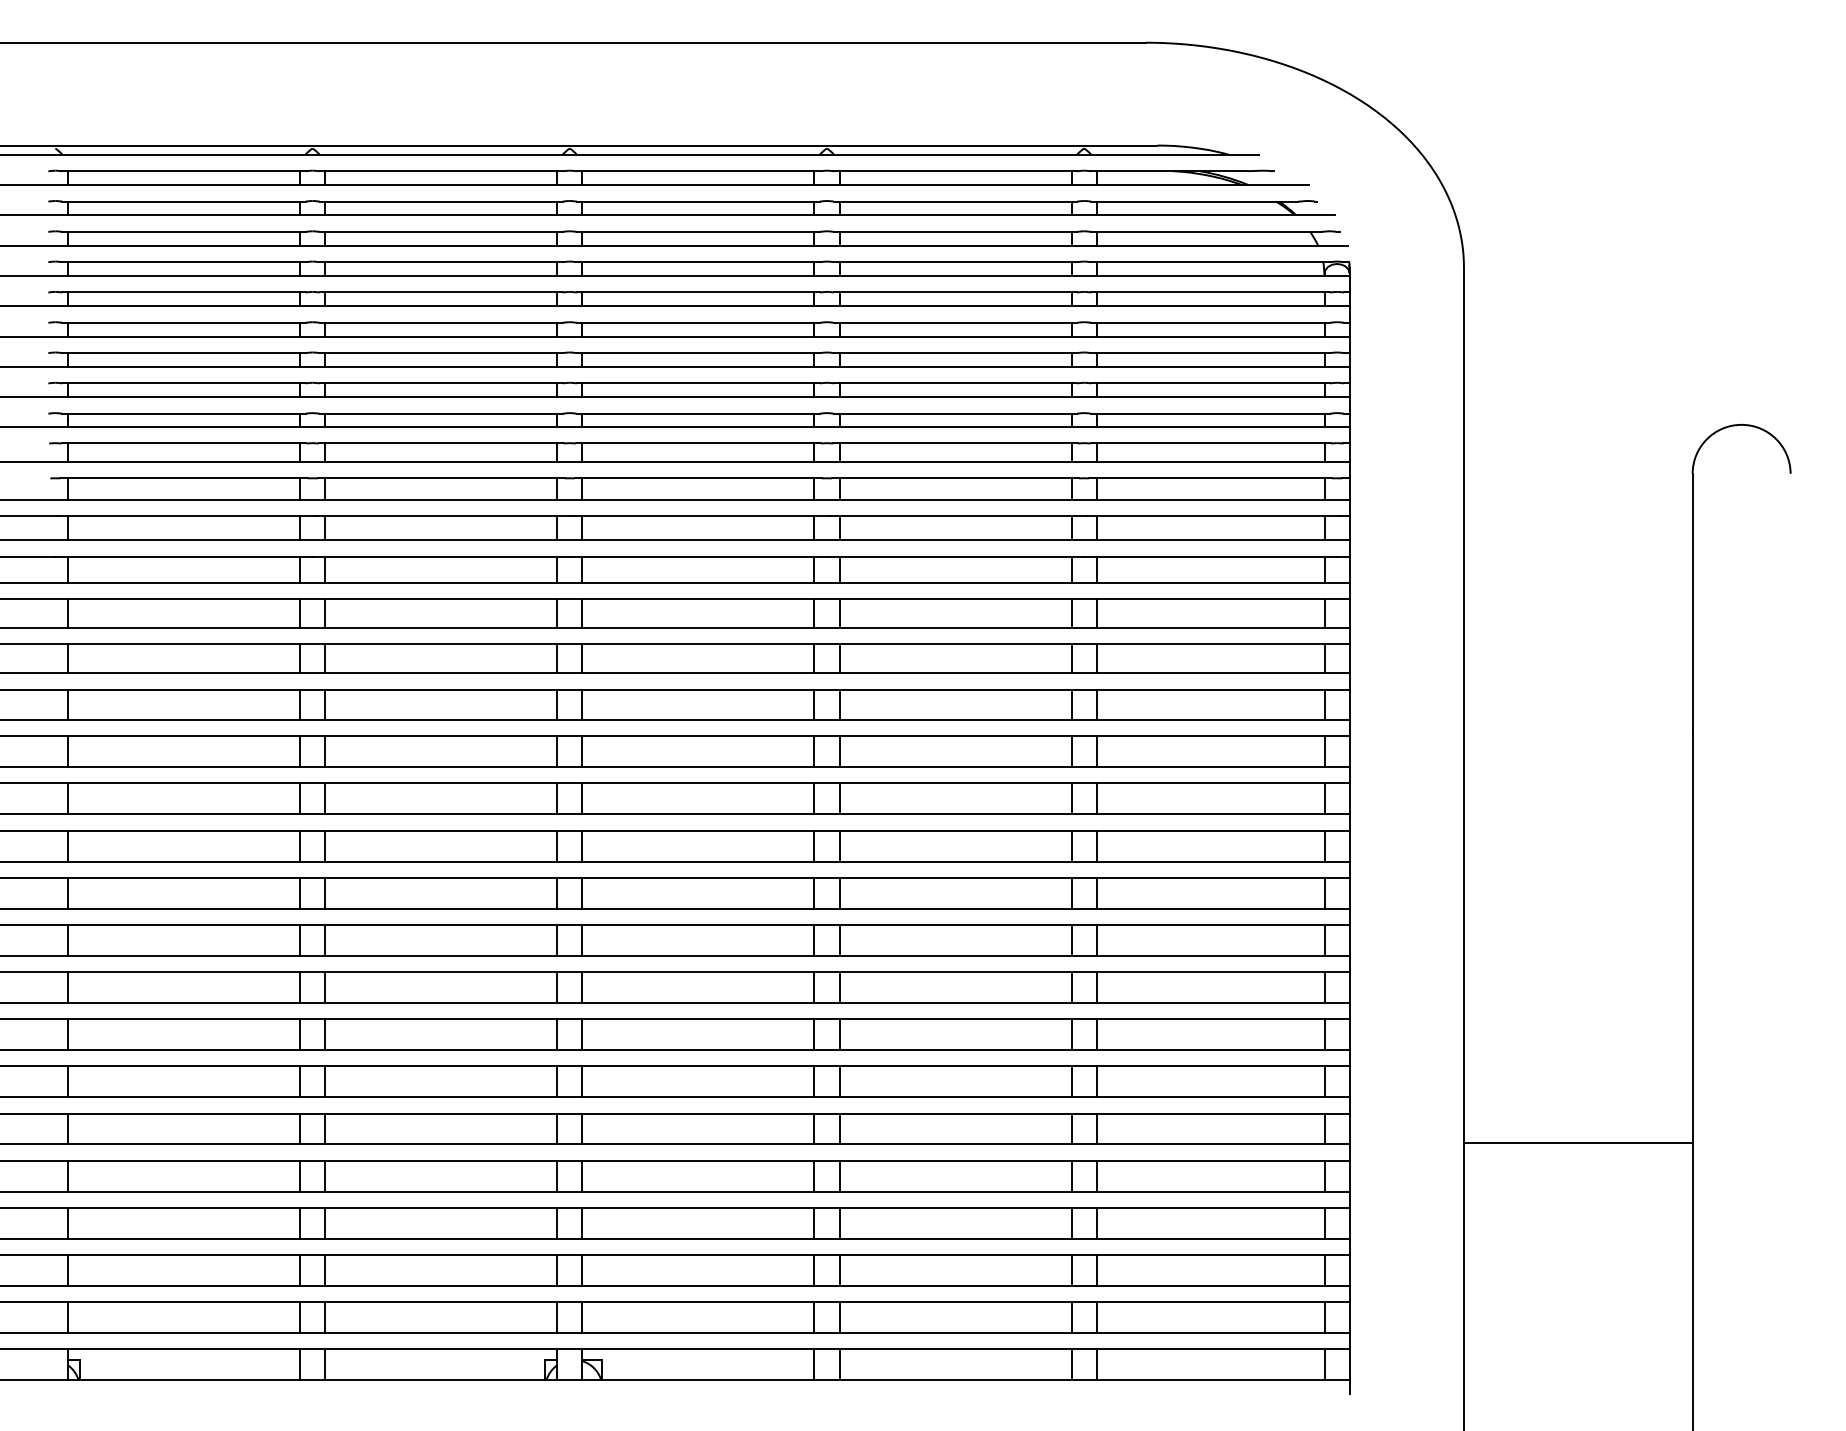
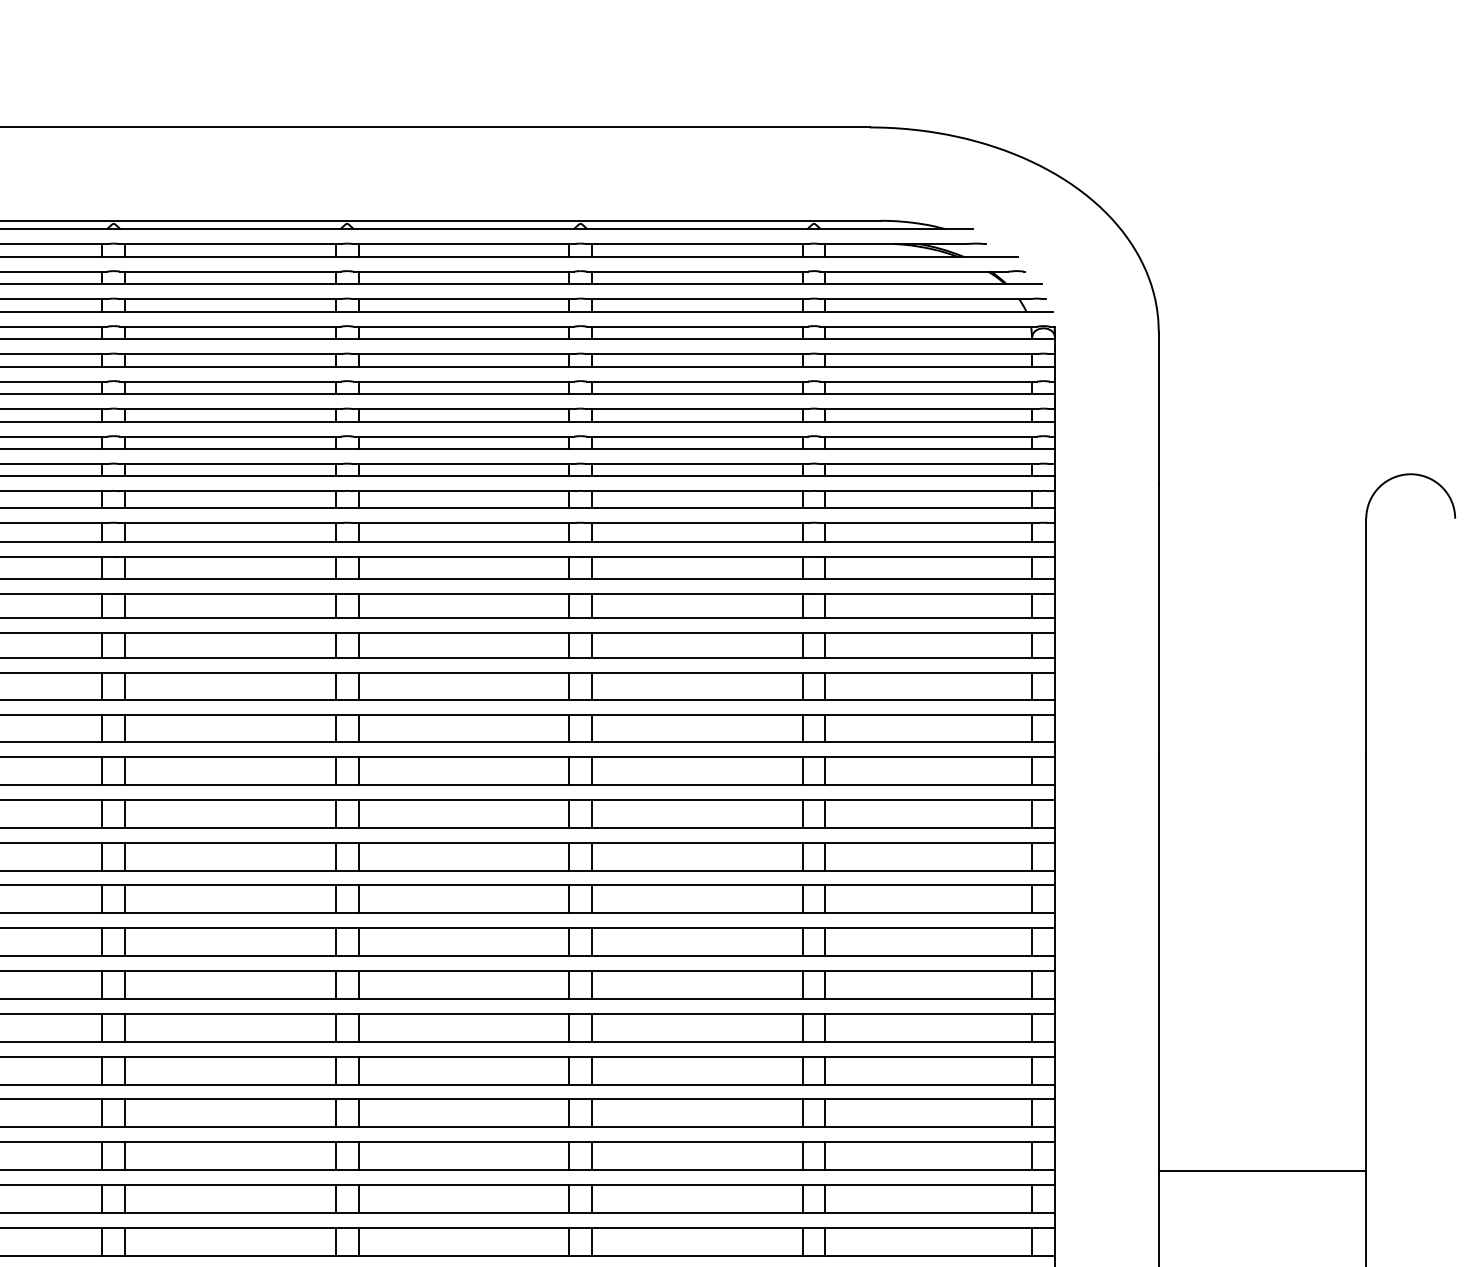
line: (1577, 1143) -> (1261, 1170), moved

